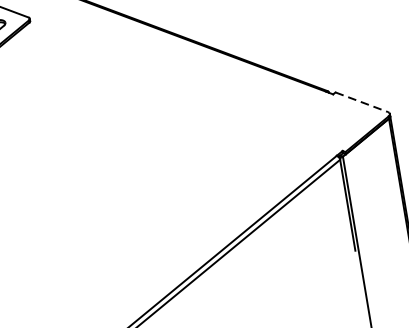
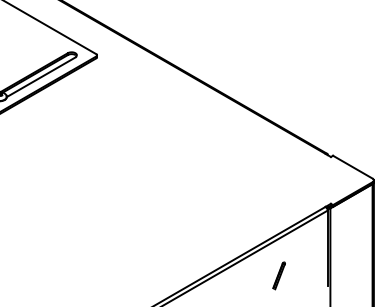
line: (361, 102) -> (352, 167), dashed -> solid
part: (293, 248) -> (278, 275), added

